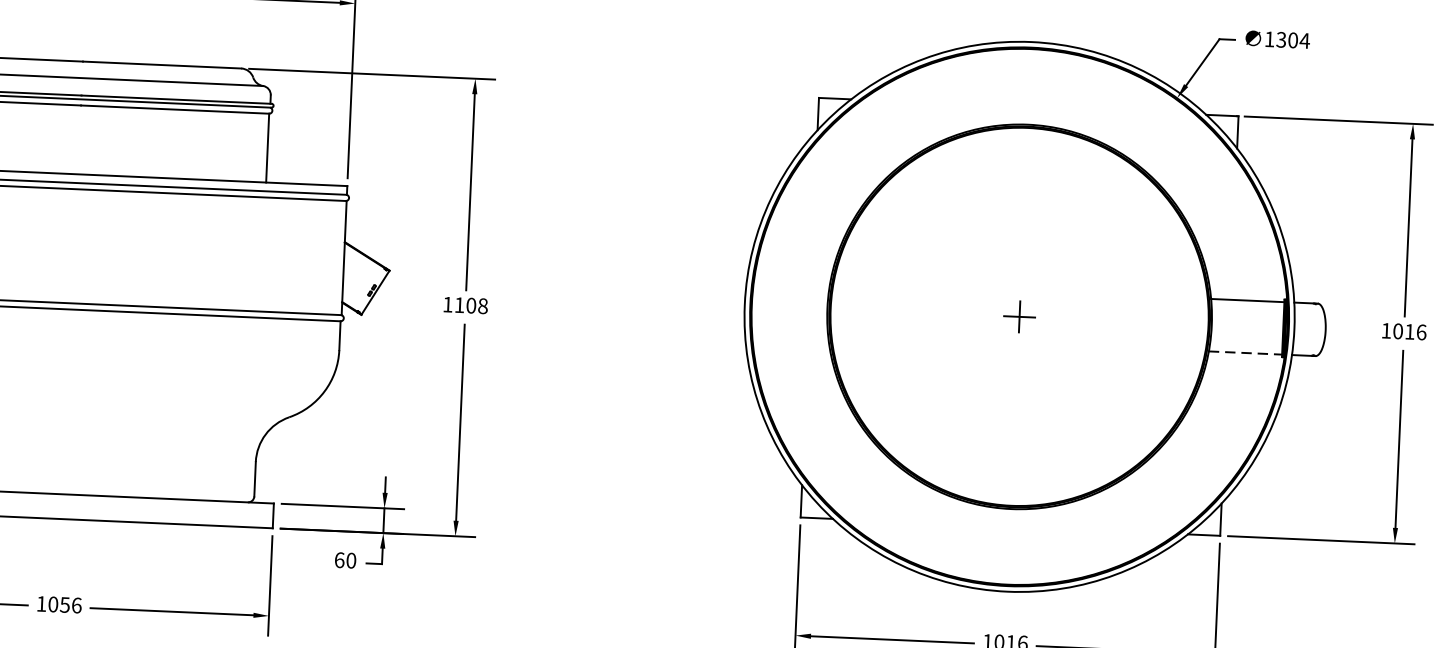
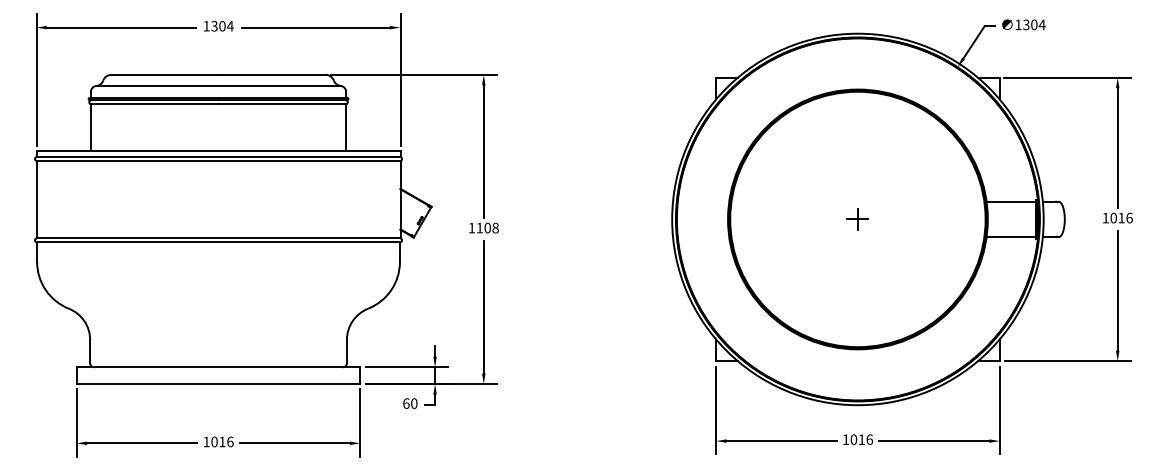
line: (1245, 353) -> (1011, 237), dashed -> solid
text: (65, 604) -> (222, 441), 1056 -> 1016

